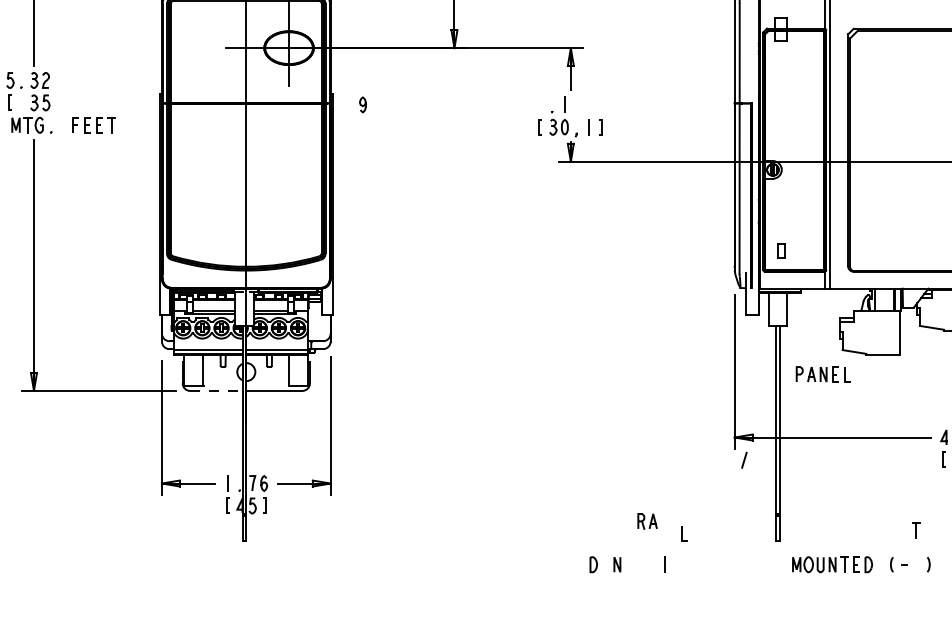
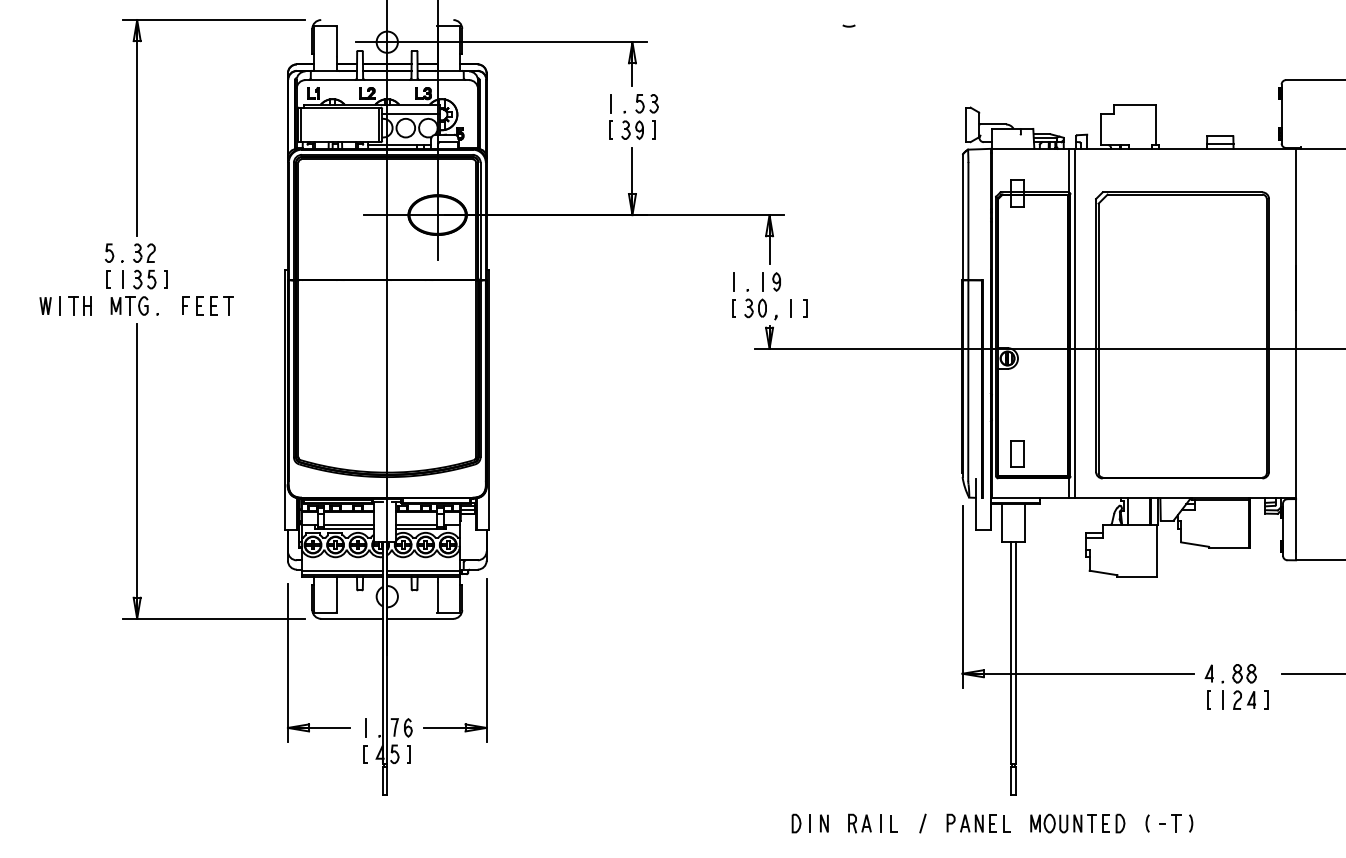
line: (21, 102) -> (122, 279), added
line: (58, 102) -> (166, 279), added
curve: (361, 104) -> (775, 281), moved
line: (540, 104) -> (733, 281), added
part: (781, 250) -> (1017, 453), size x1.67
part: (822, 373) -> (978, 822), moved
line: (216, 390) -> (352, 618), dashed -> solid
line: (744, 460) -> (922, 823), moved
part: (647, 521) -> (859, 823), moved
part: (916, 530) -> (1176, 823), moved
line: (682, 533) -> (891, 823), moved
line: (604, 564) -> (809, 823), added

